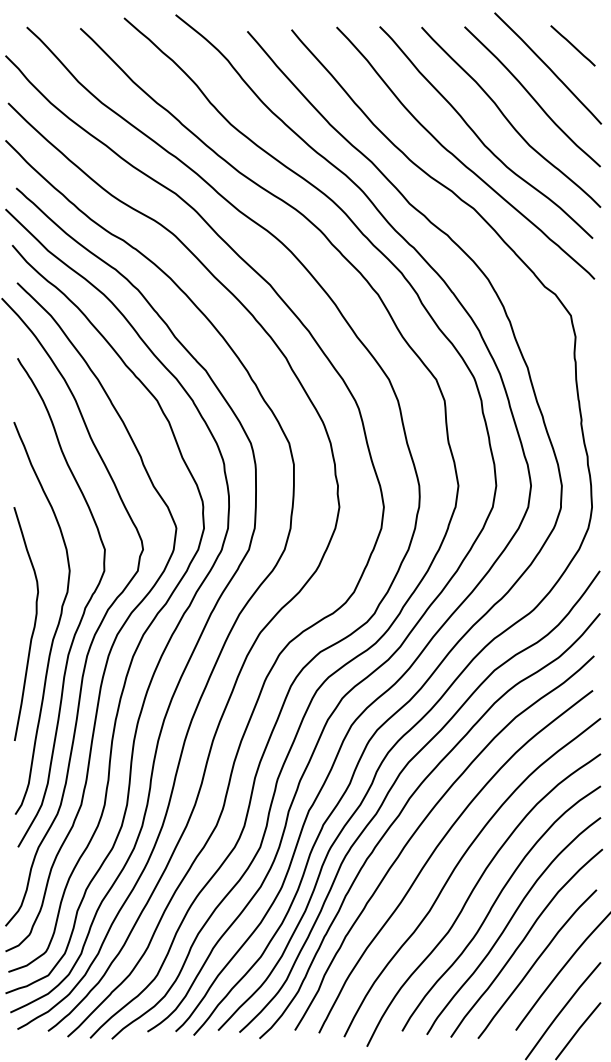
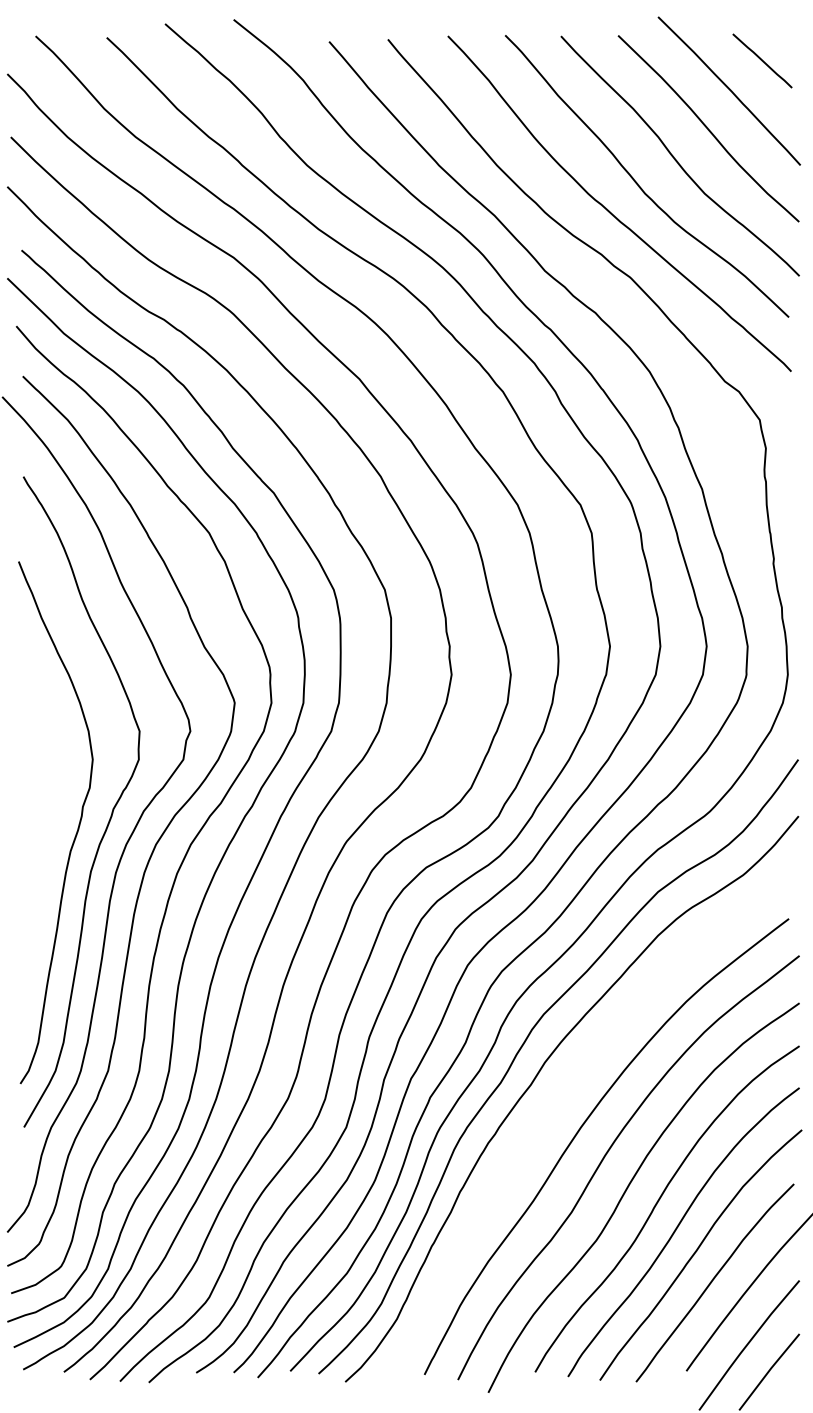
curve: (33, 625) -> (44, 832), removed
curve: (421, 825) -> (560, 1098), removed

